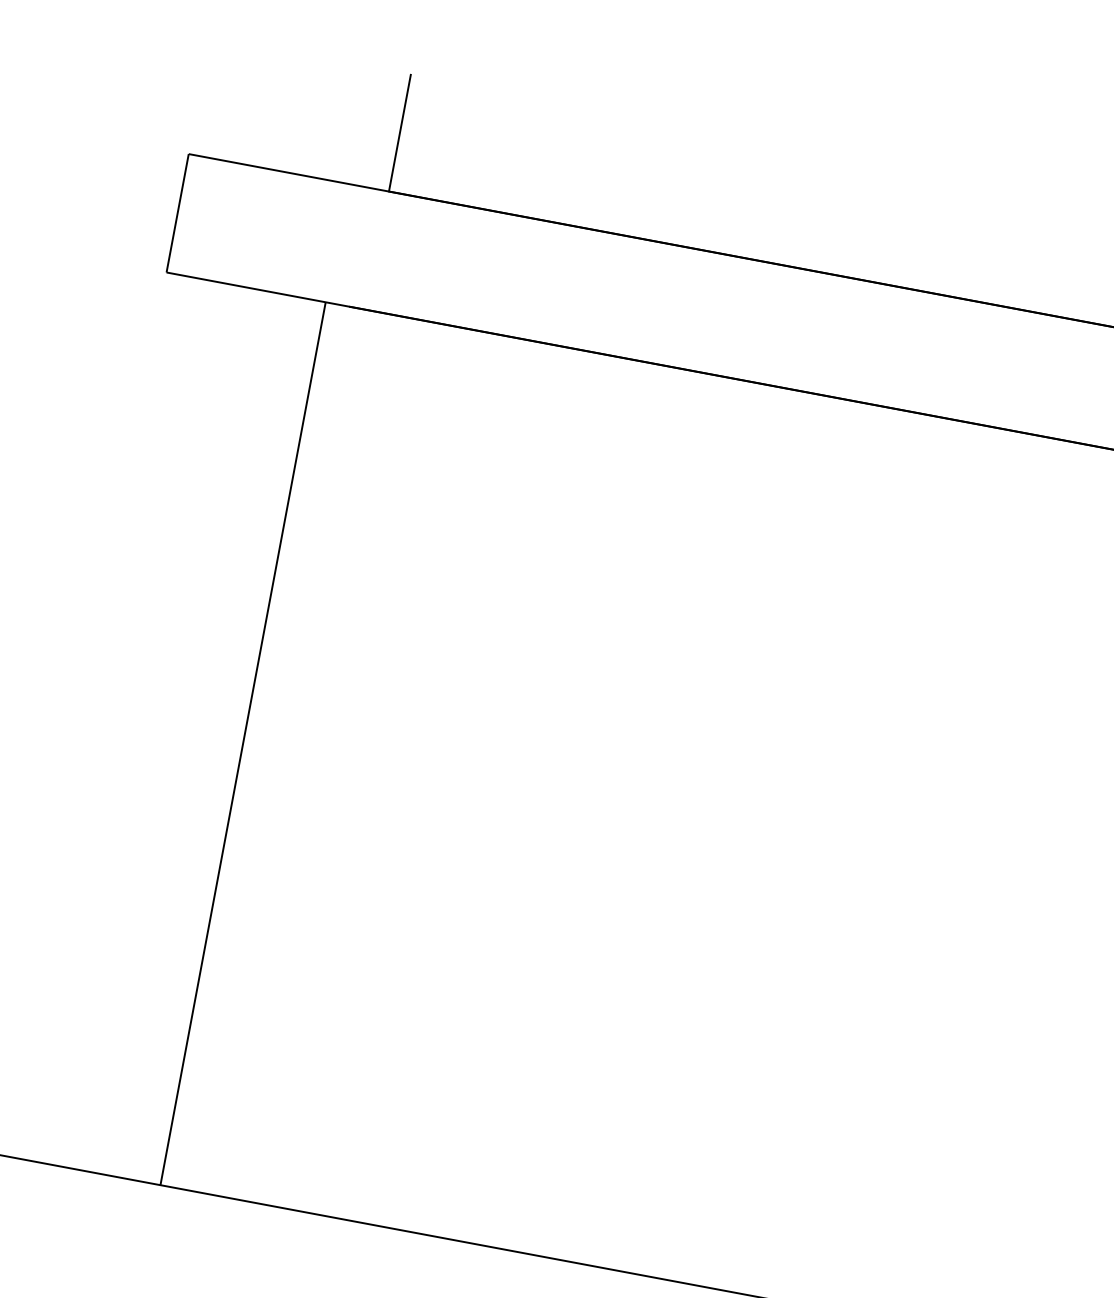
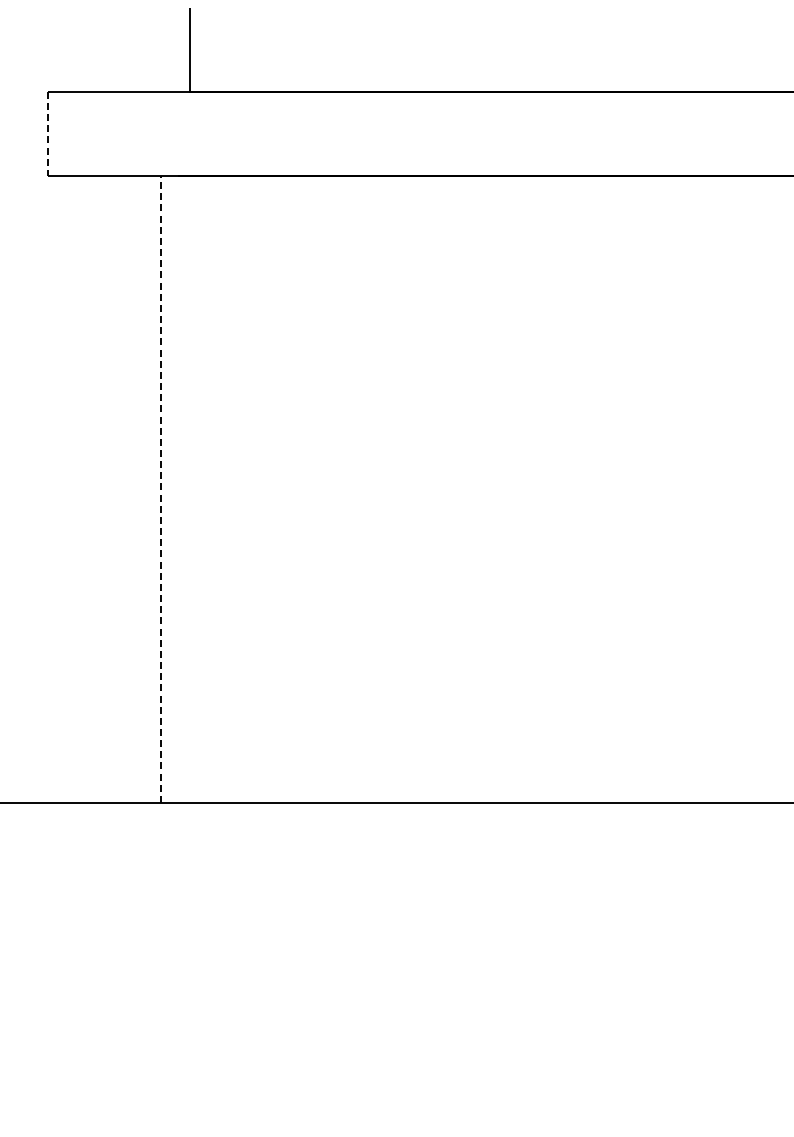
line: (177, 214) -> (48, 134), solid -> dashed
line: (243, 743) -> (161, 489), solid -> dashed

